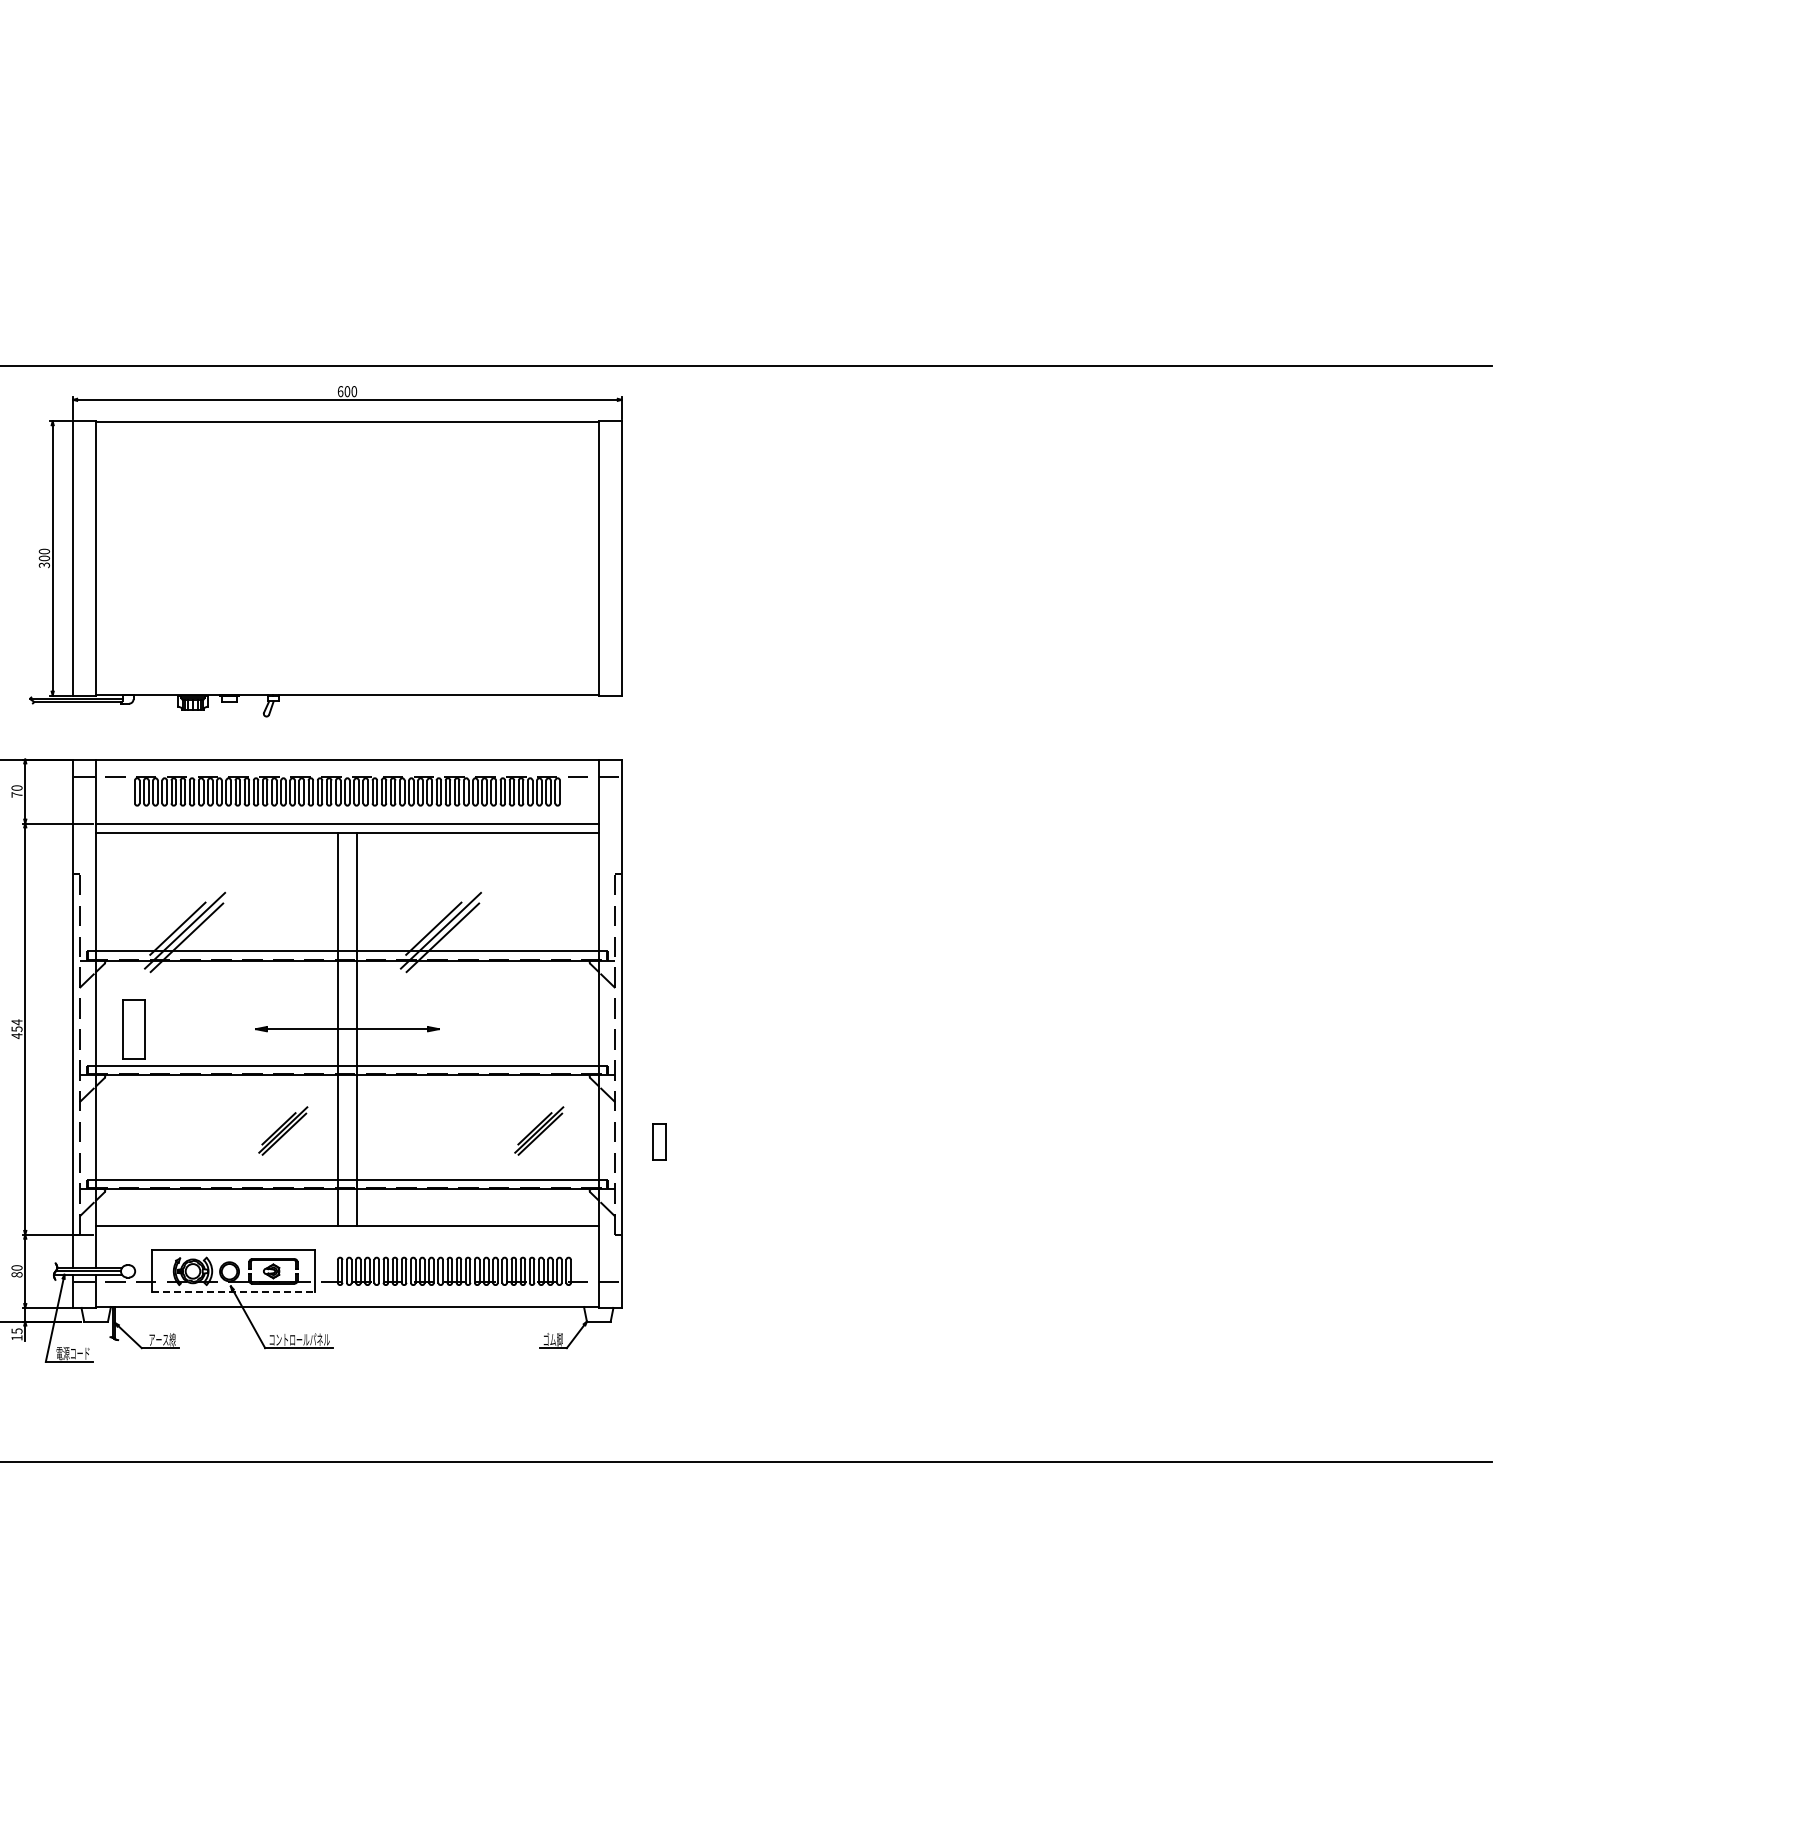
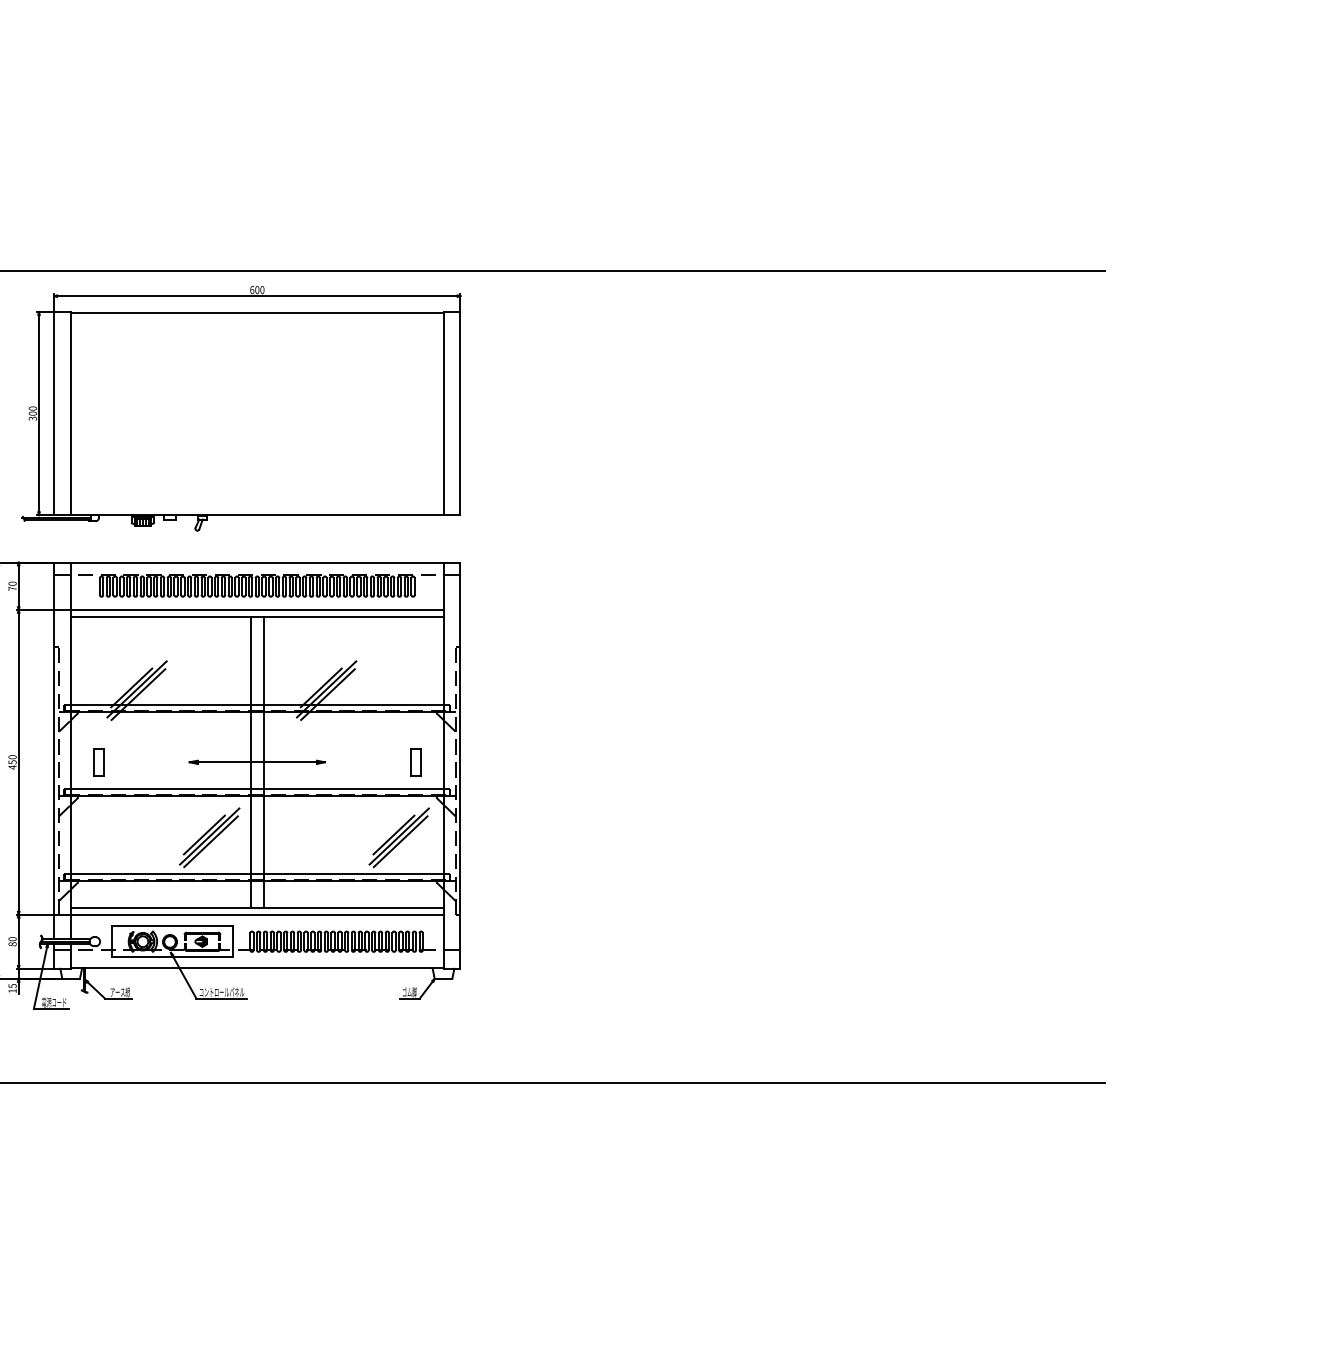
text: (16, 1022) -> (12, 757), 454 -> 450
part: (133, 1028) -> (98, 761), size x0.62
part: (283, 1130) -> (209, 837), size x1.67
part: (539, 1130) -> (399, 837), size x1.67
part: (659, 1141) -> (415, 761), moved
line: (347, 1234) -> (257, 914), added
line: (233, 1292) -> (172, 957), dashed -> solid

